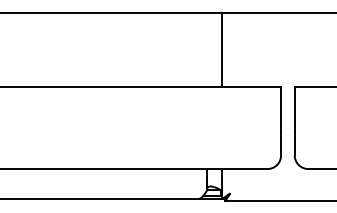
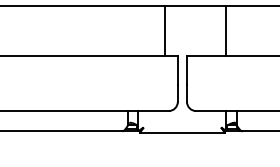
line: (222, 49) -> (165, 30), moved

